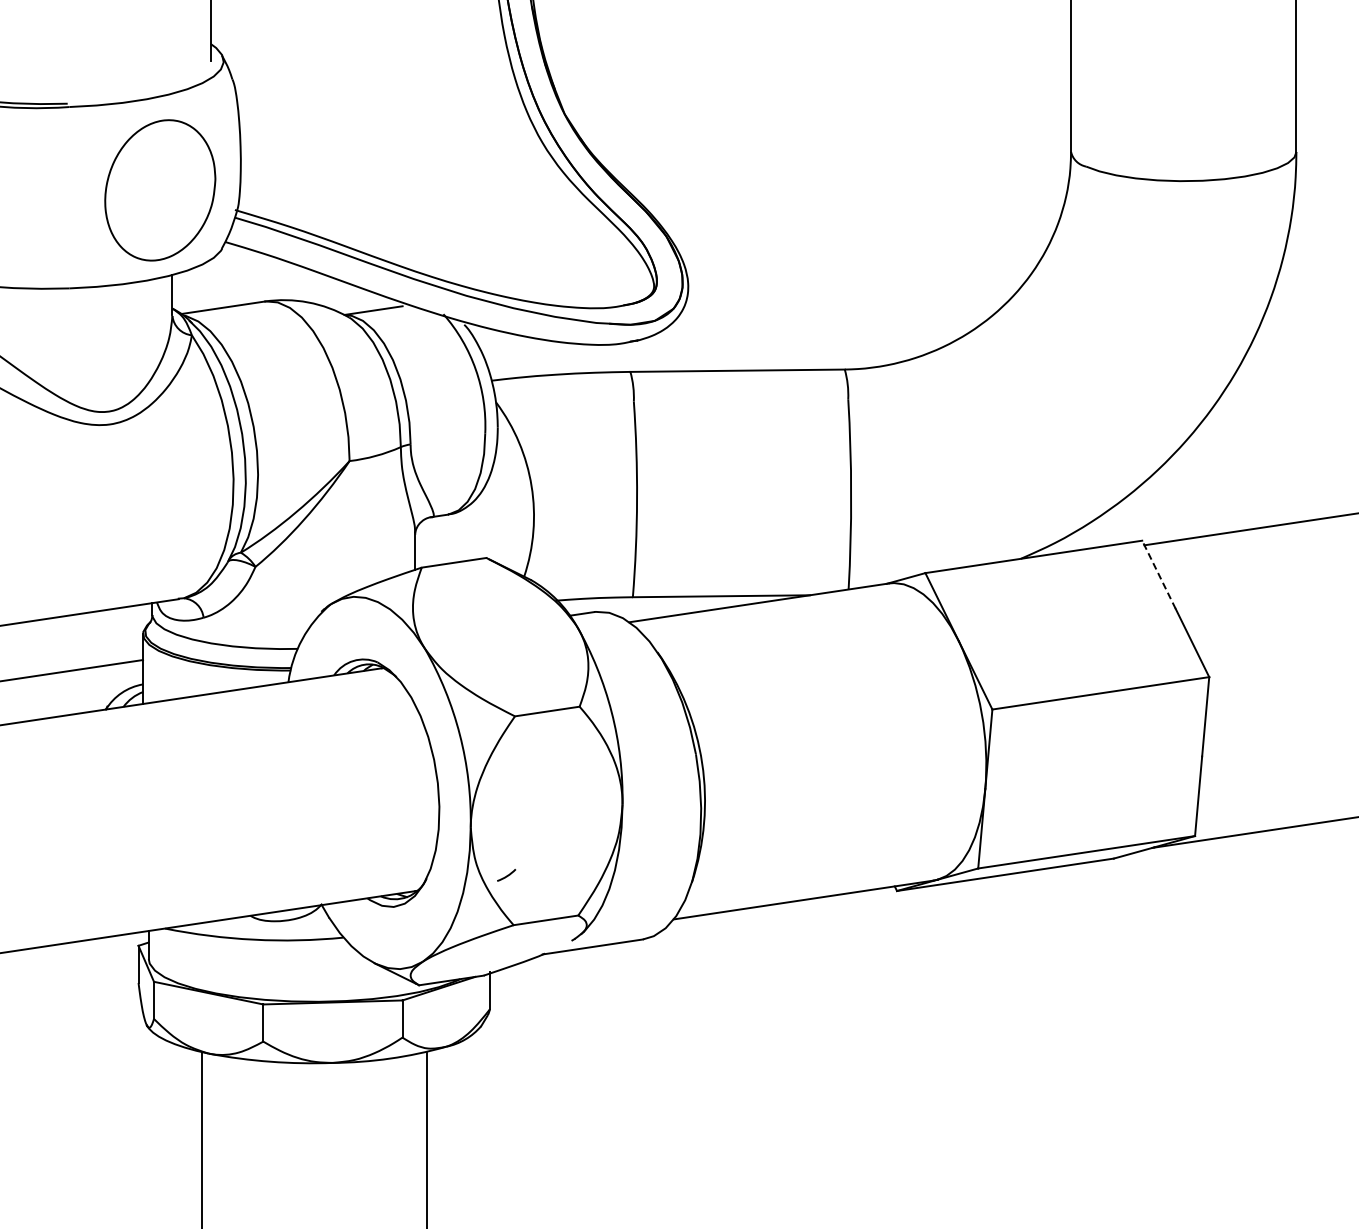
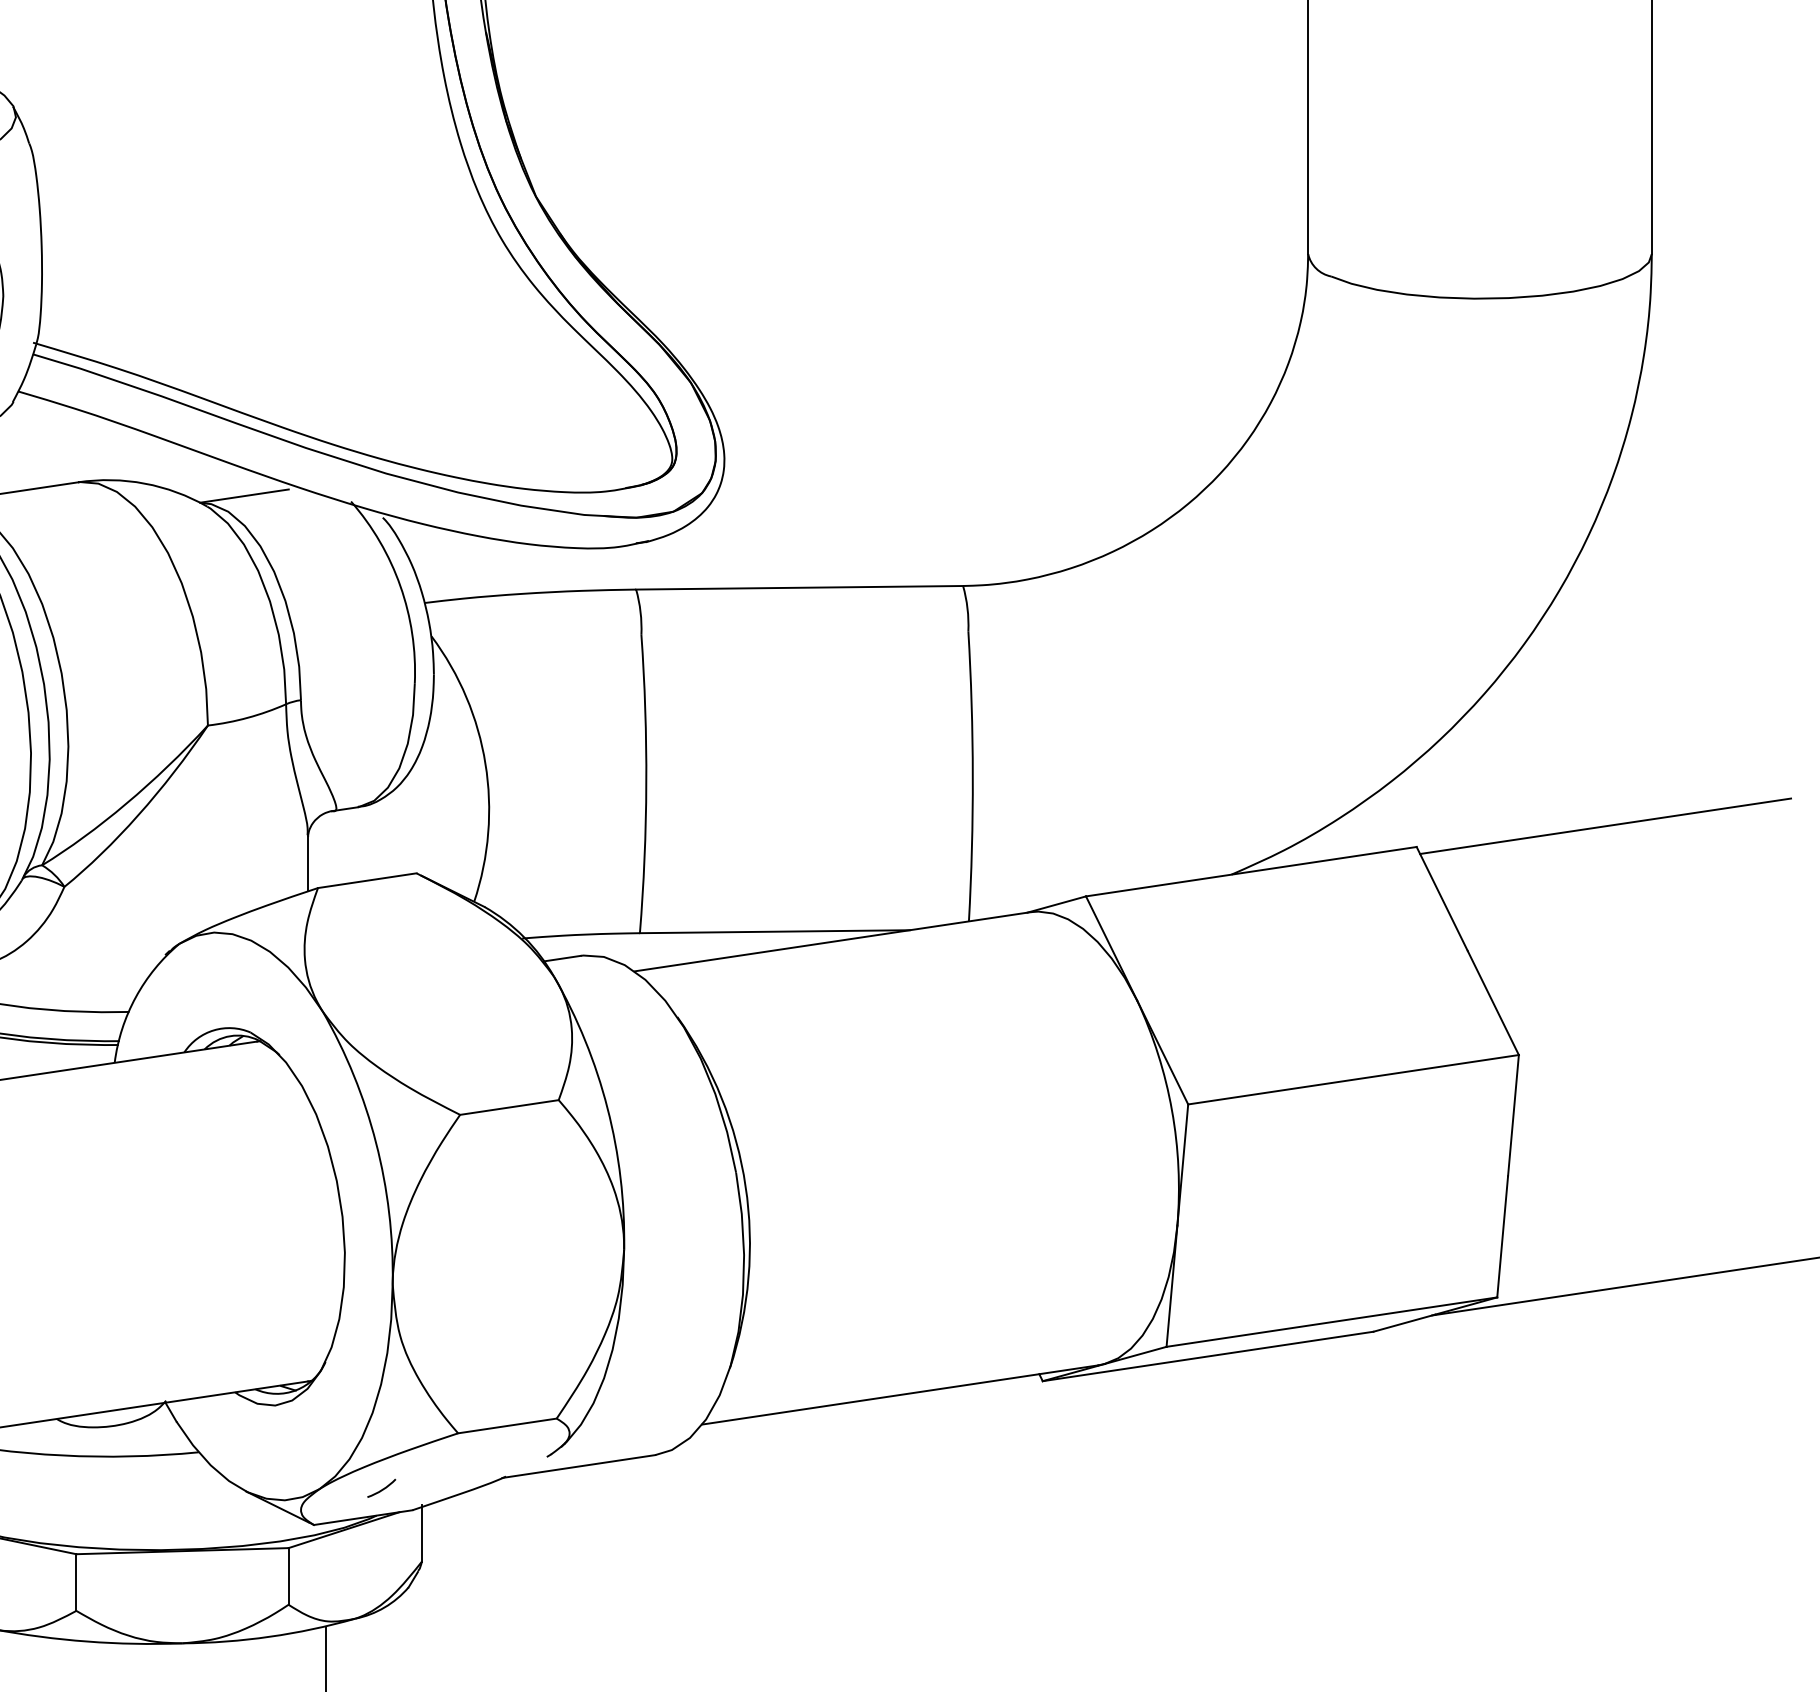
line: (1158, 574) -> (1441, 898), dashed -> solid
line: (506, 875) -> (381, 1488), moved

